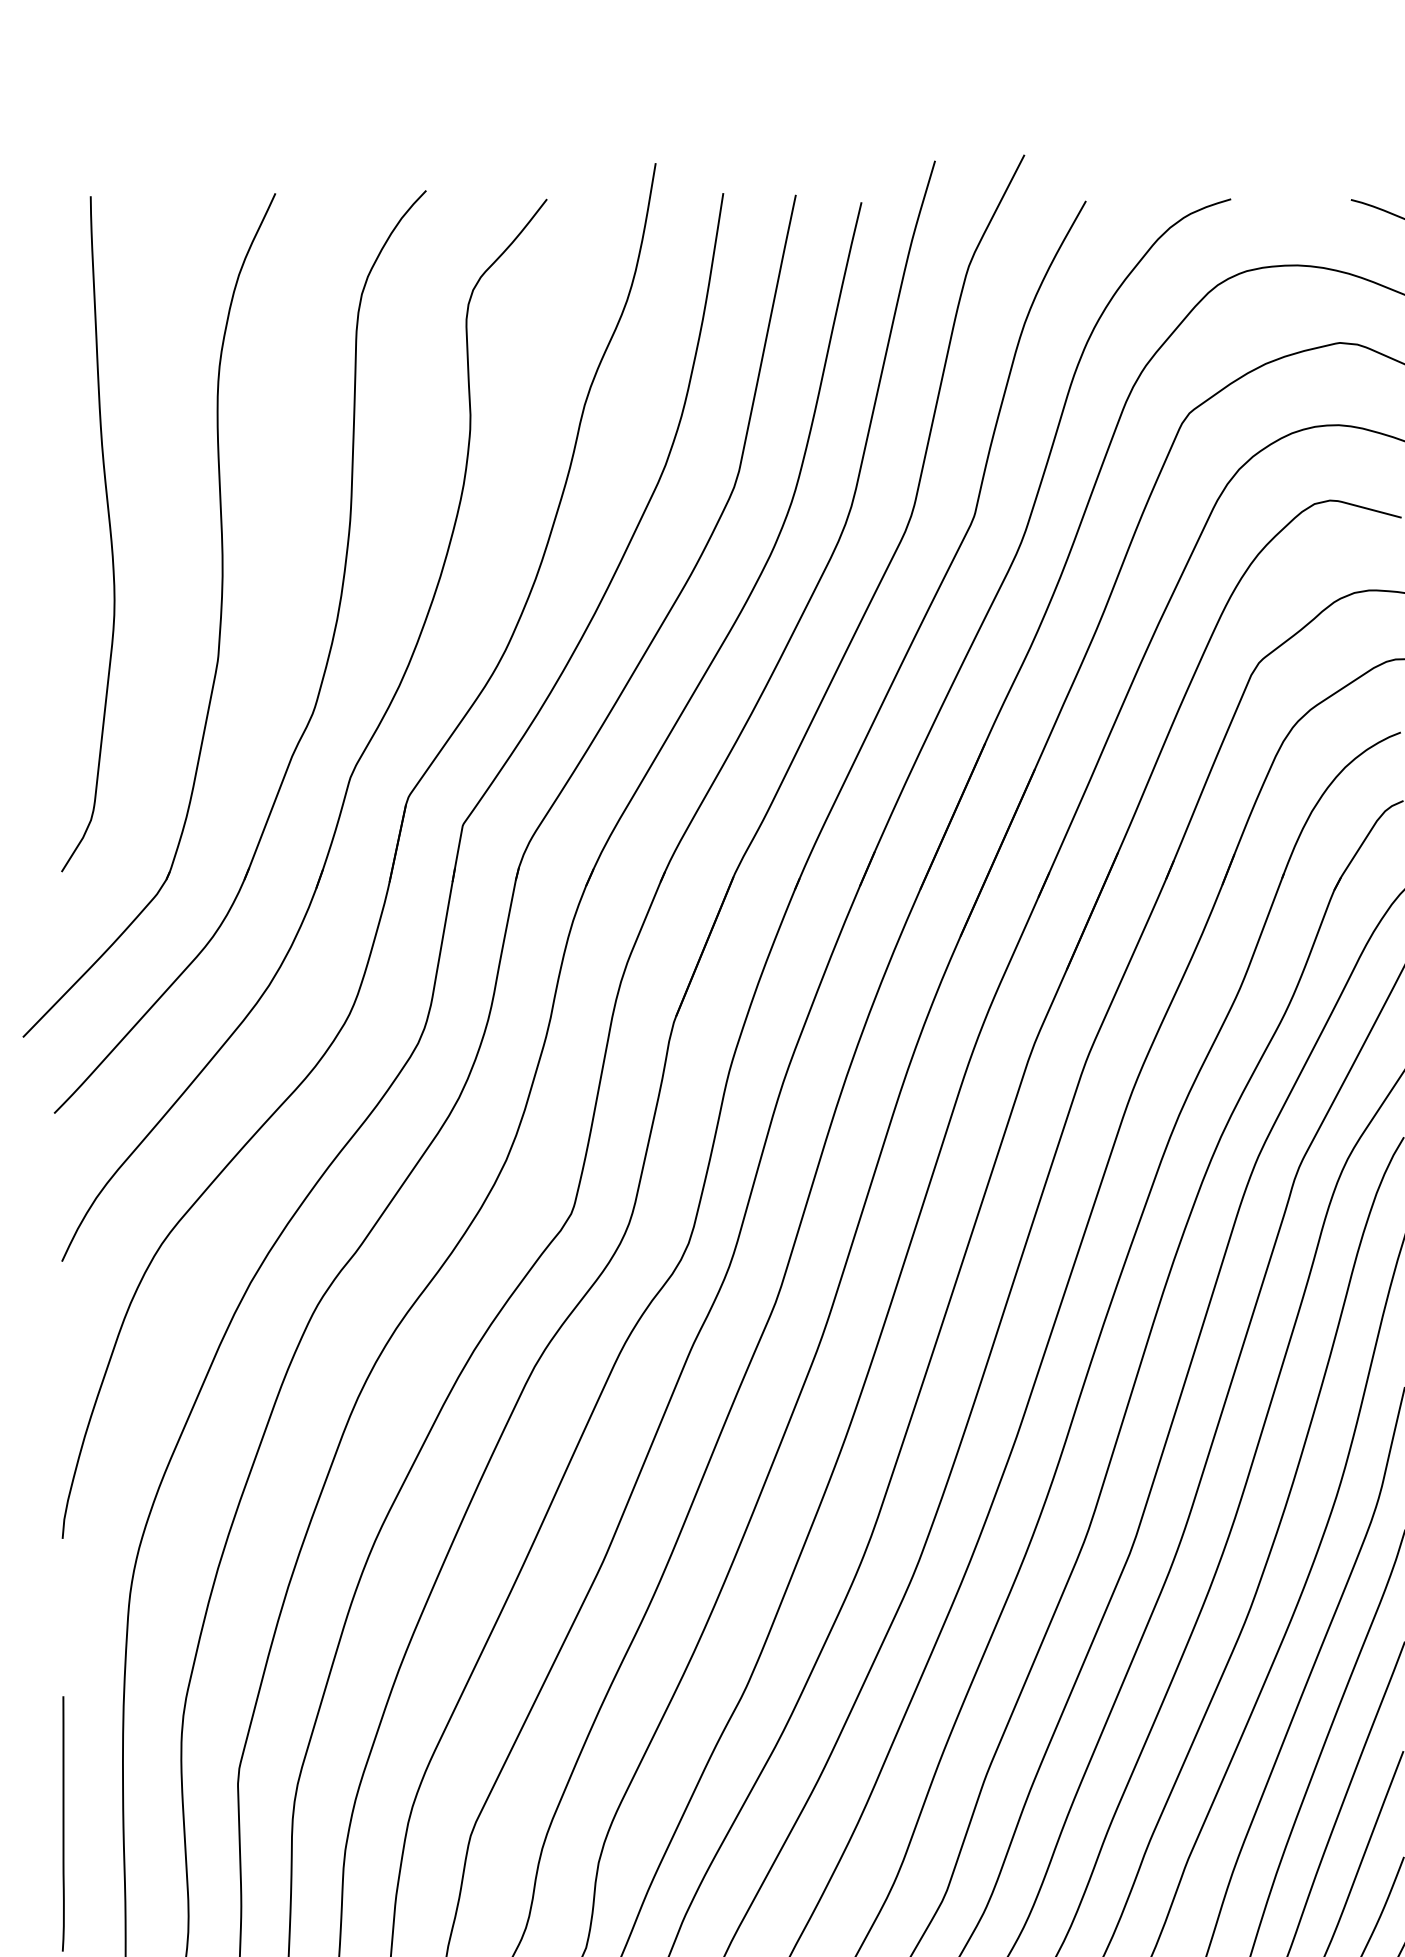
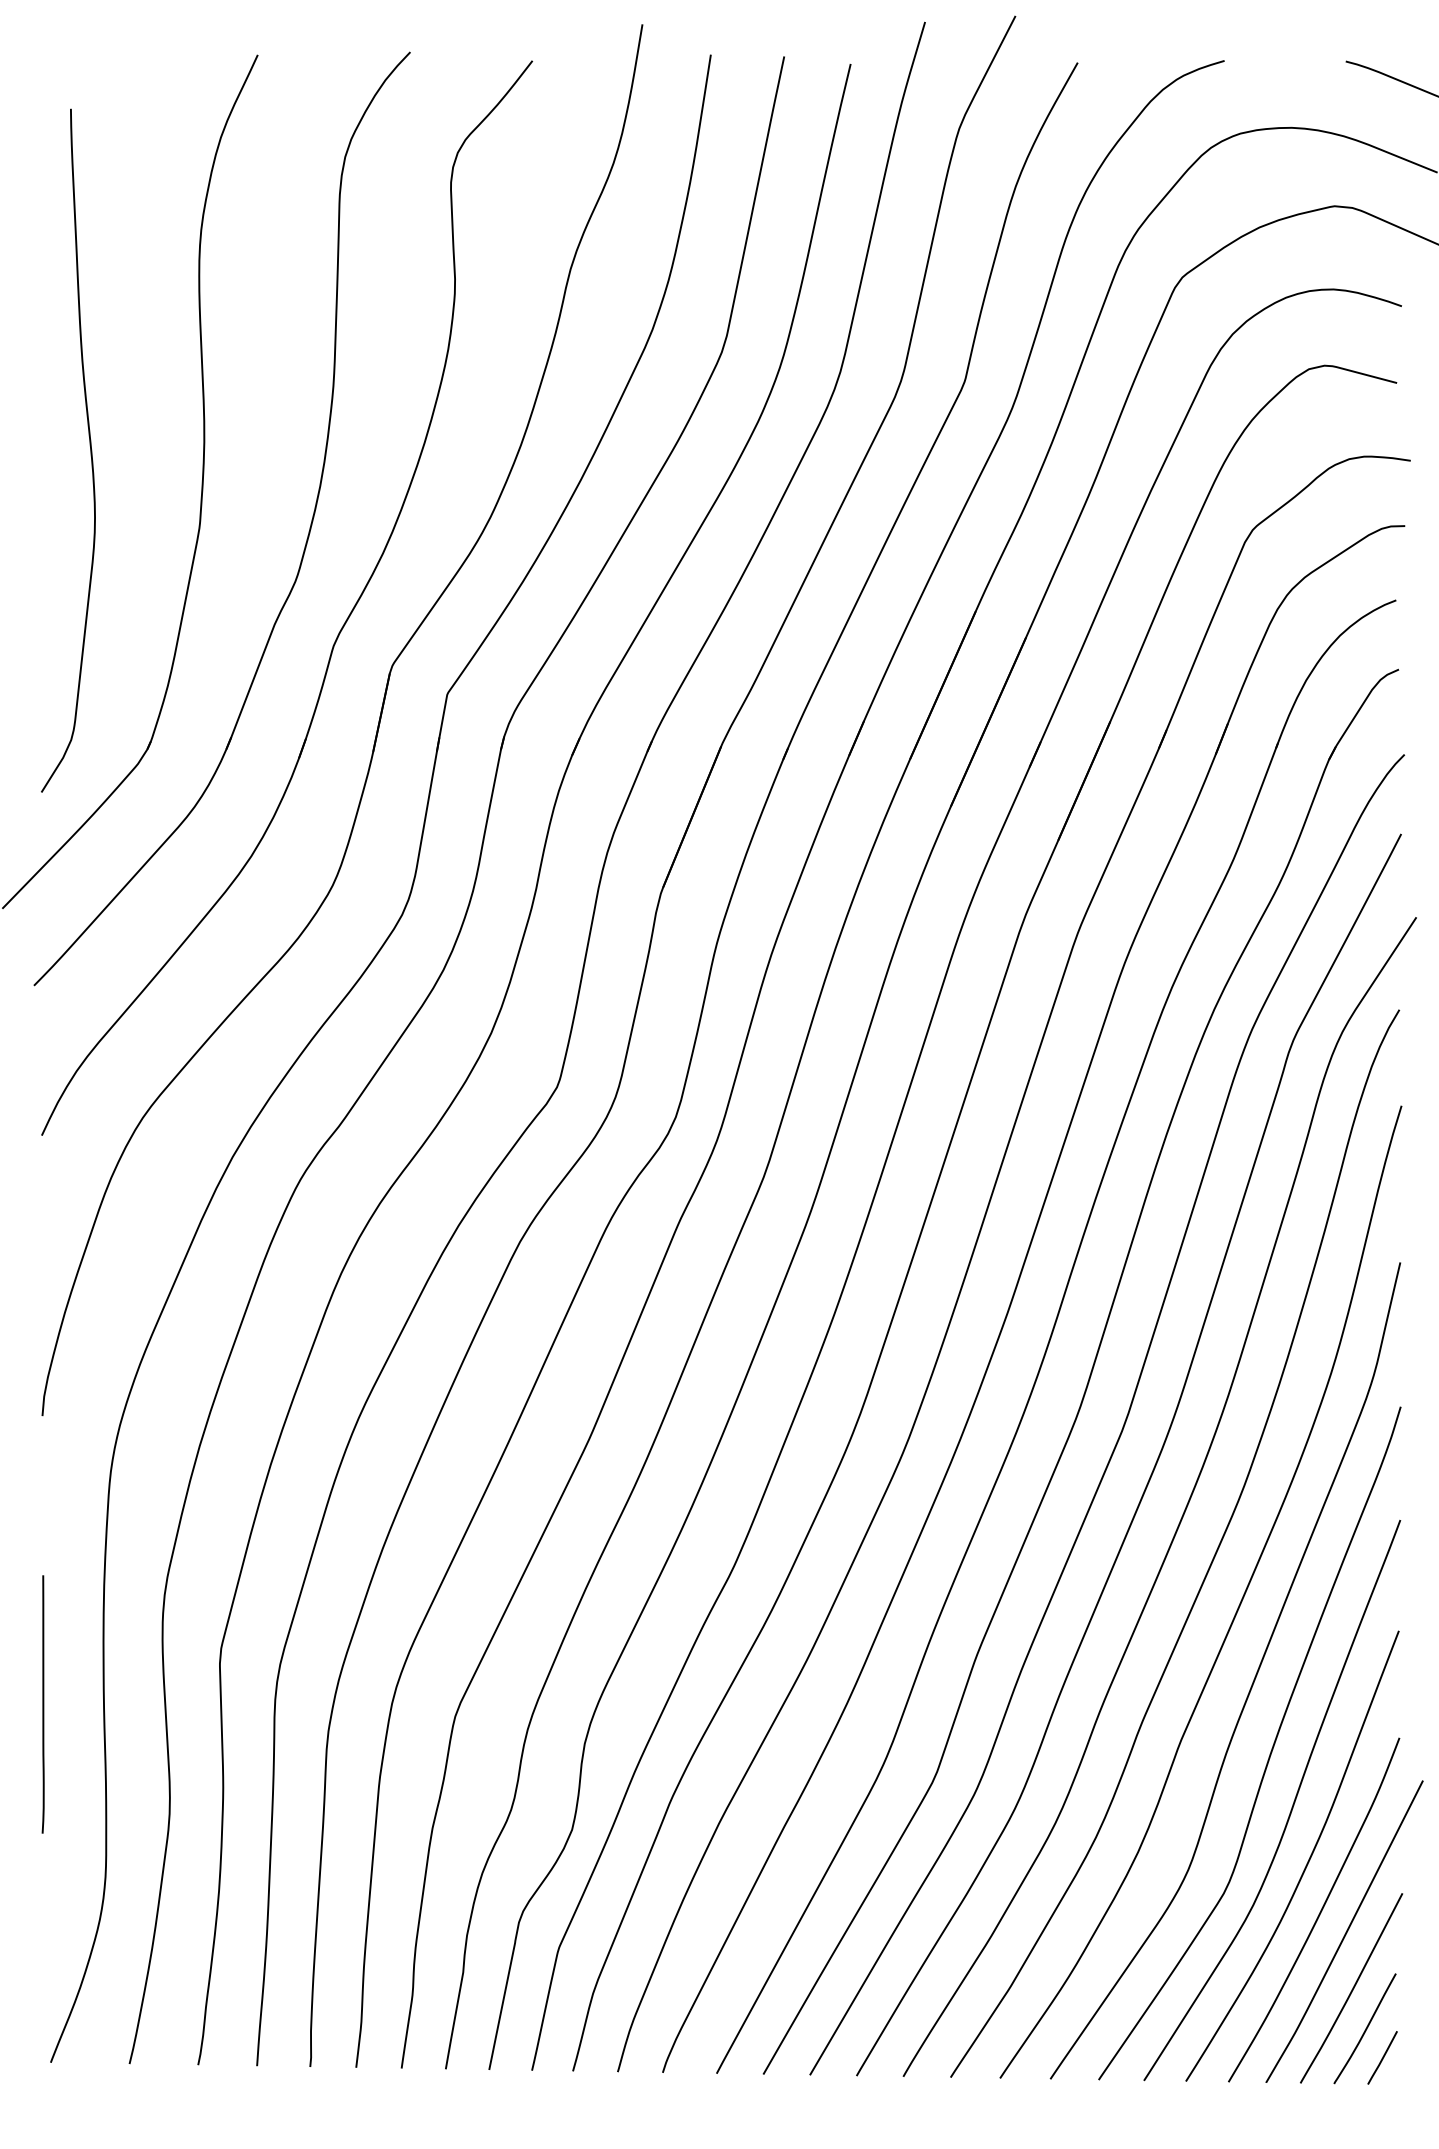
curve: (109, 529) -> (89, 445), moved

